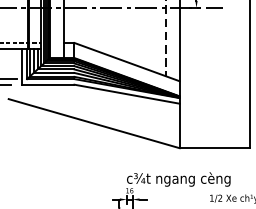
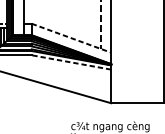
line: (127, 62) -> (71, 38), solid -> dashed
line: (126, 94) -> (70, 62), solid -> dashed

